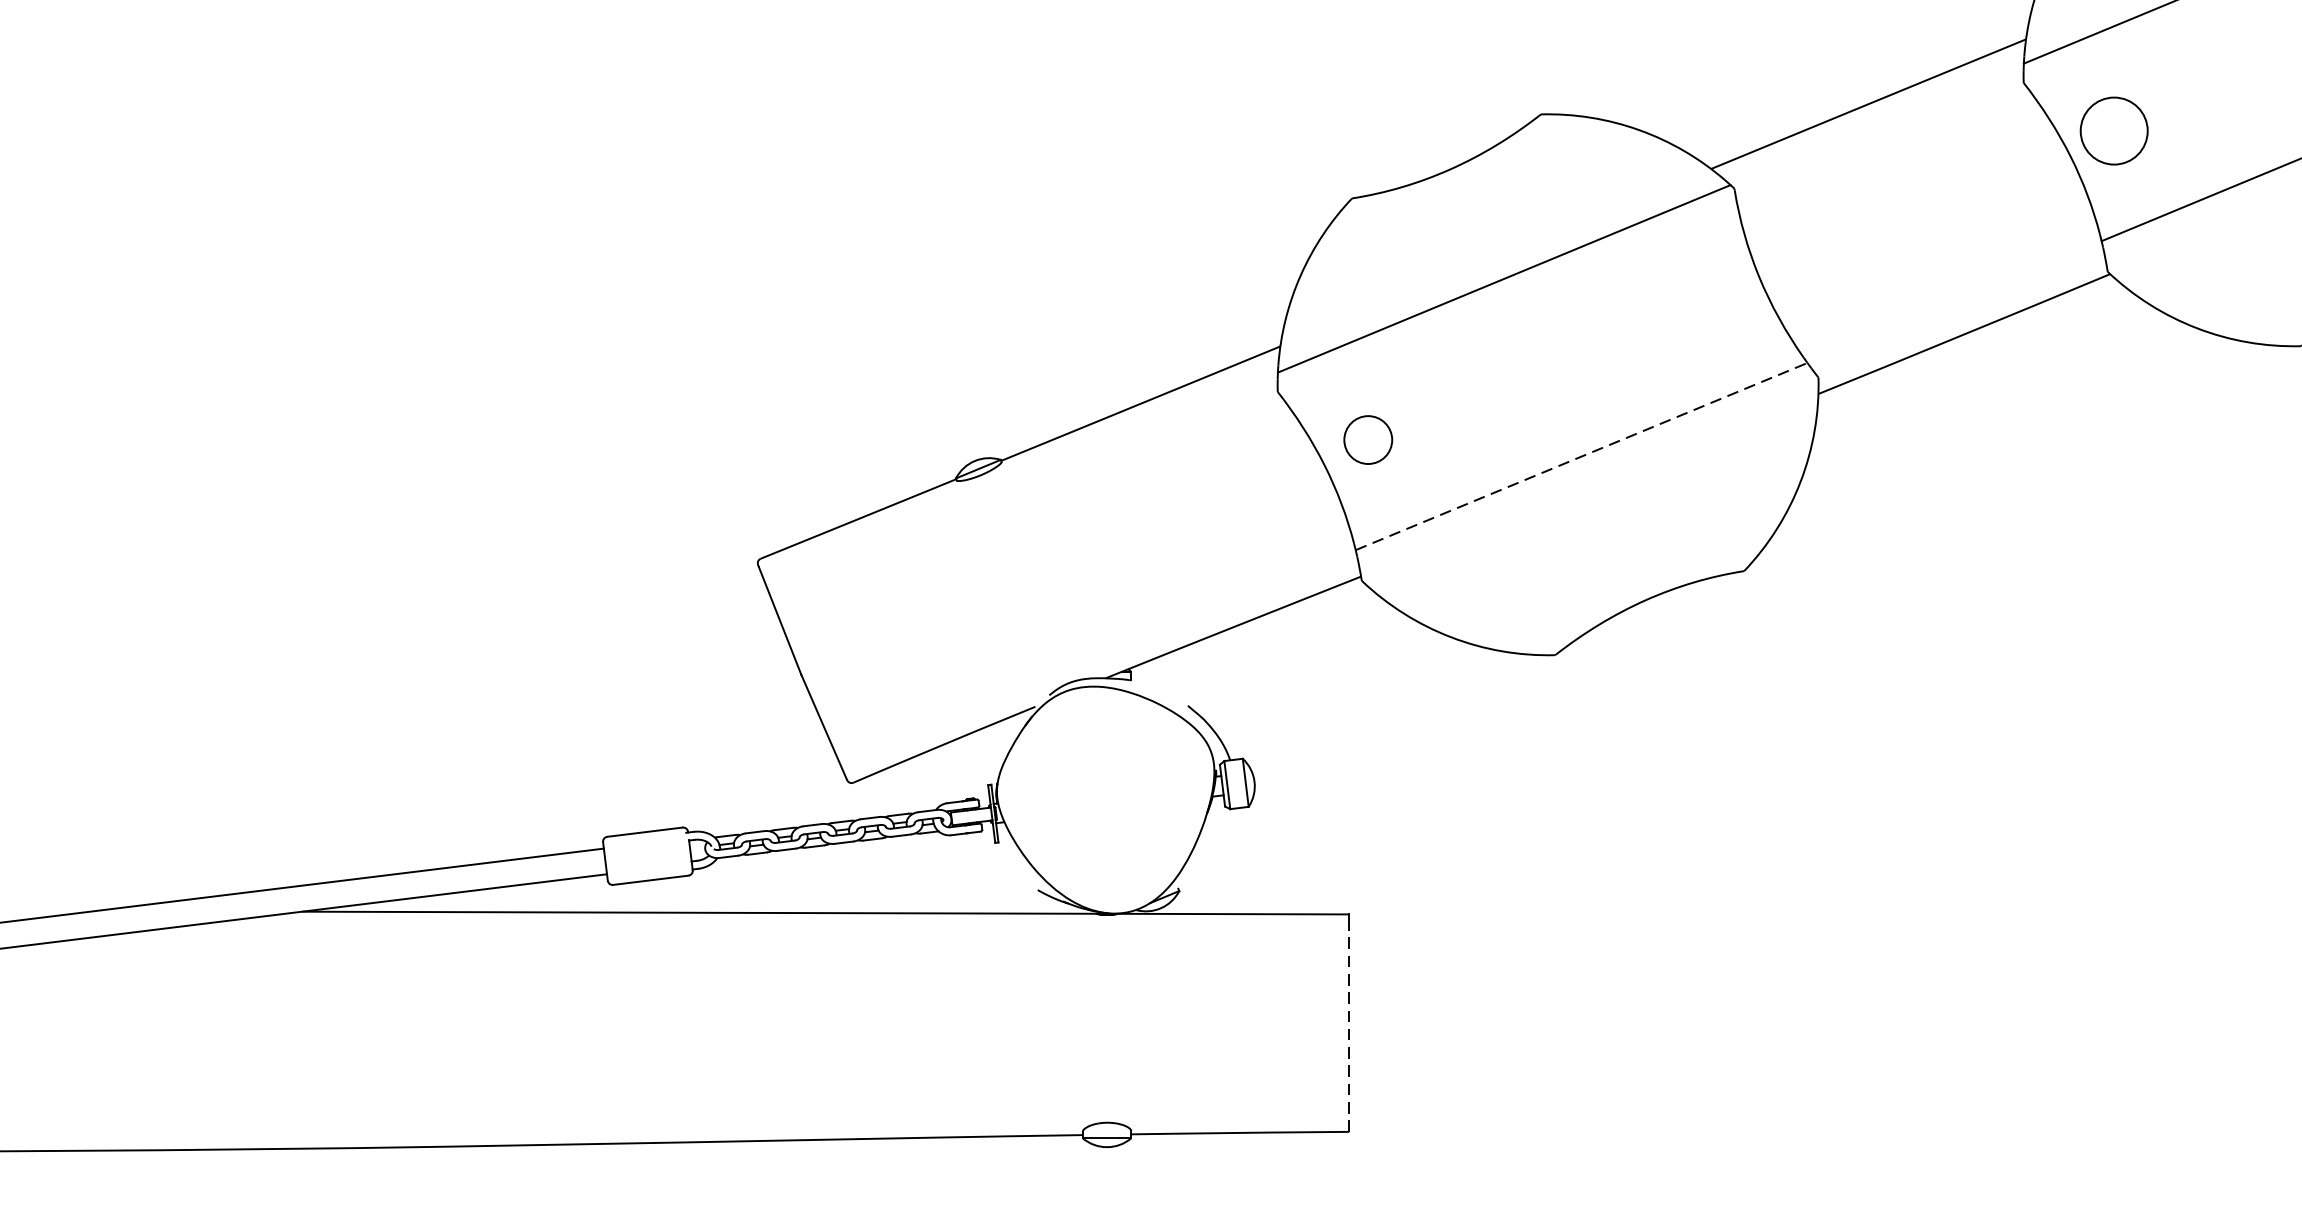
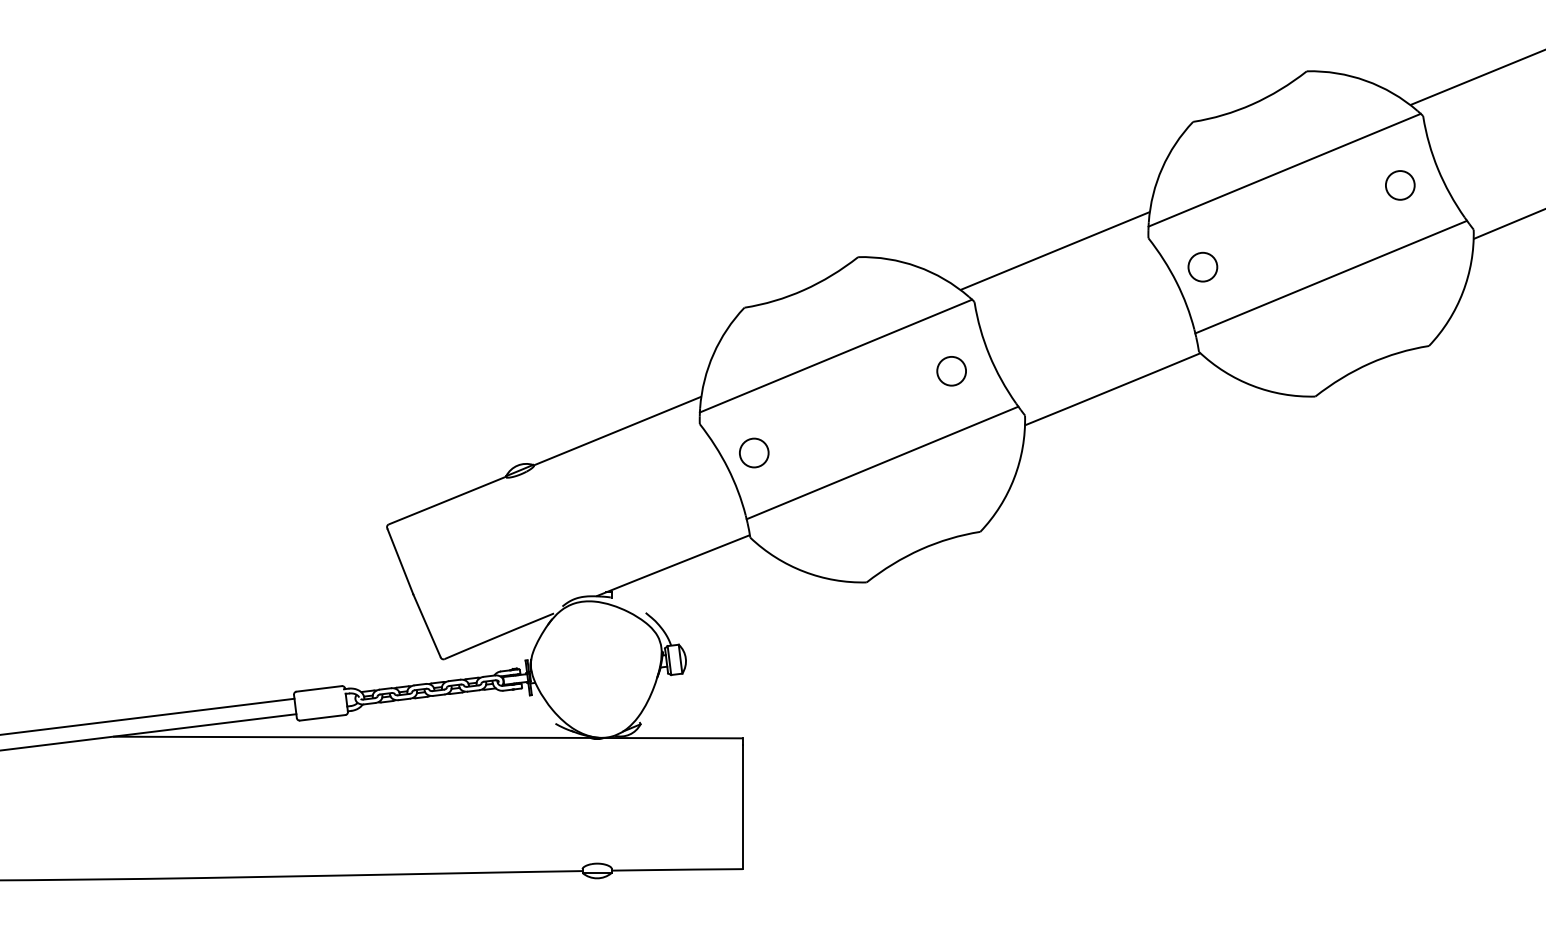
circle: (2113, 129) -> (1202, 266), size x0.71
circle: (1696, 304) -> (951, 371), added
line: (1583, 455) -> (883, 462), dashed -> solid
line: (1348, 1029) -> (742, 807), dashed -> solid

